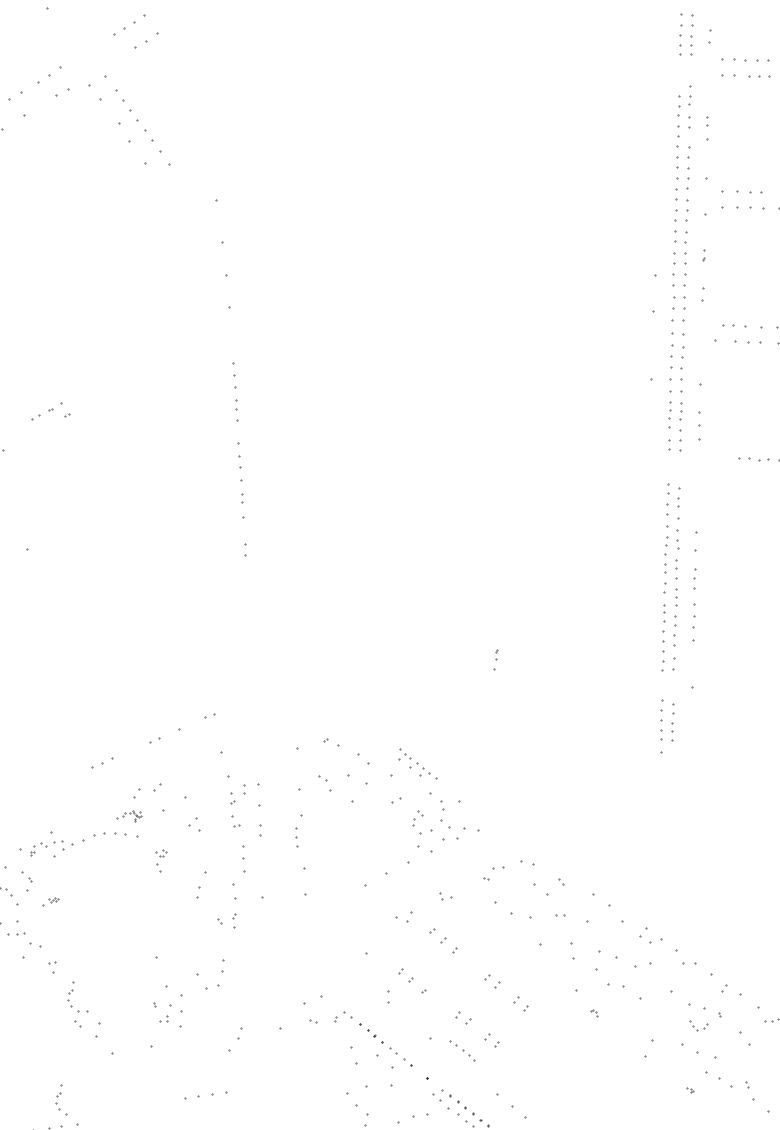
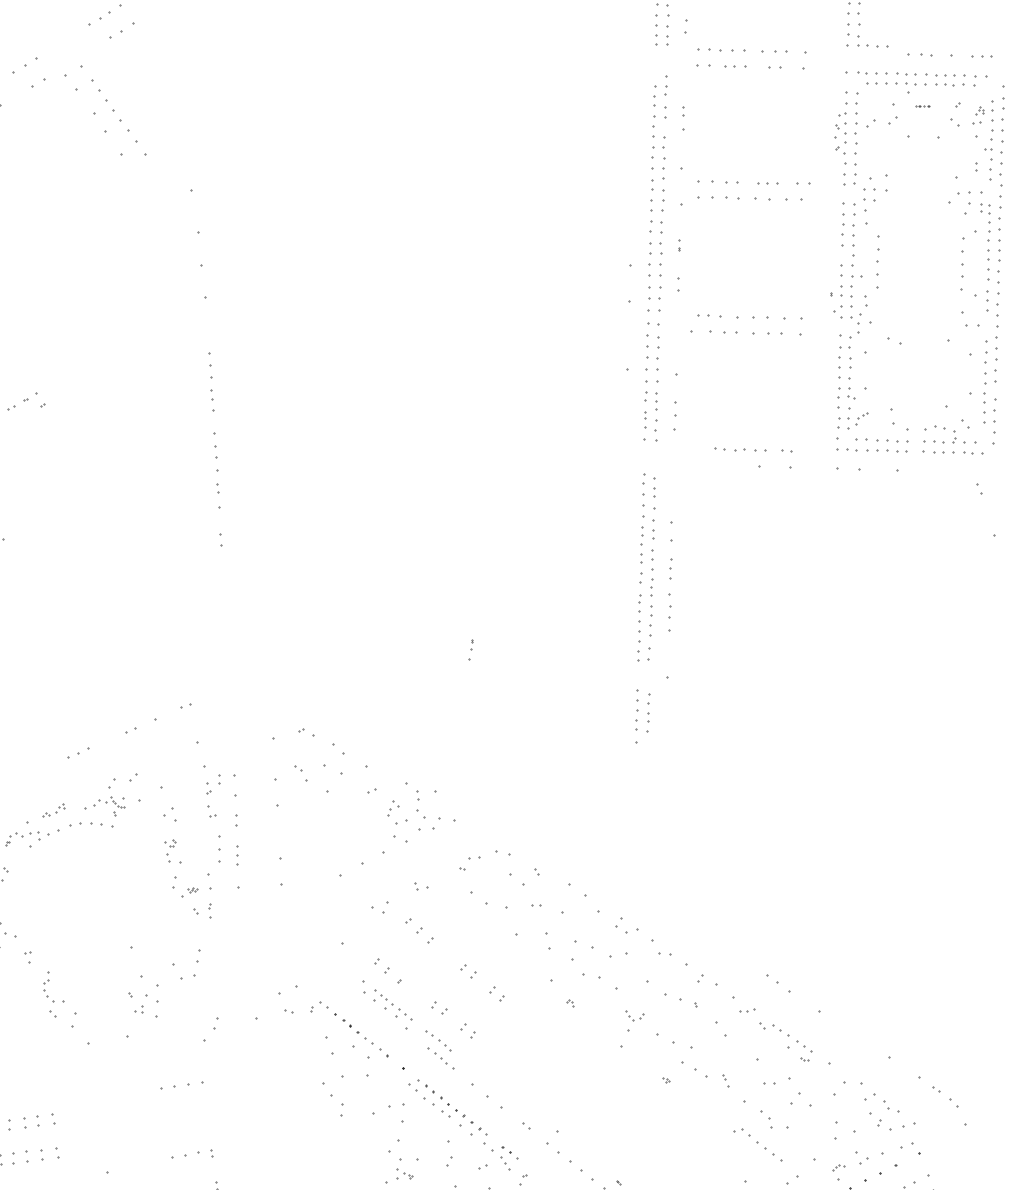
part: (669, 429) -> (645, 419), size x0.71
part: (416, 763) -> (392, 1004), moved
part: (128, 816) -> (104, 806), size x1.67
part: (77, 820) -> (53, 810), added
part: (296, 837) -> (237, 855), moved
part: (160, 860) -> (170, 850), moved
part: (50, 902) -> (189, 892), moved
part: (698, 1025) -> (634, 1015), moved
part: (464, 1068) -> (440, 1058), added
part: (749, 1090) -> (725, 1080), size x0.62
part: (60, 1099) -> (36, 1089), removed

